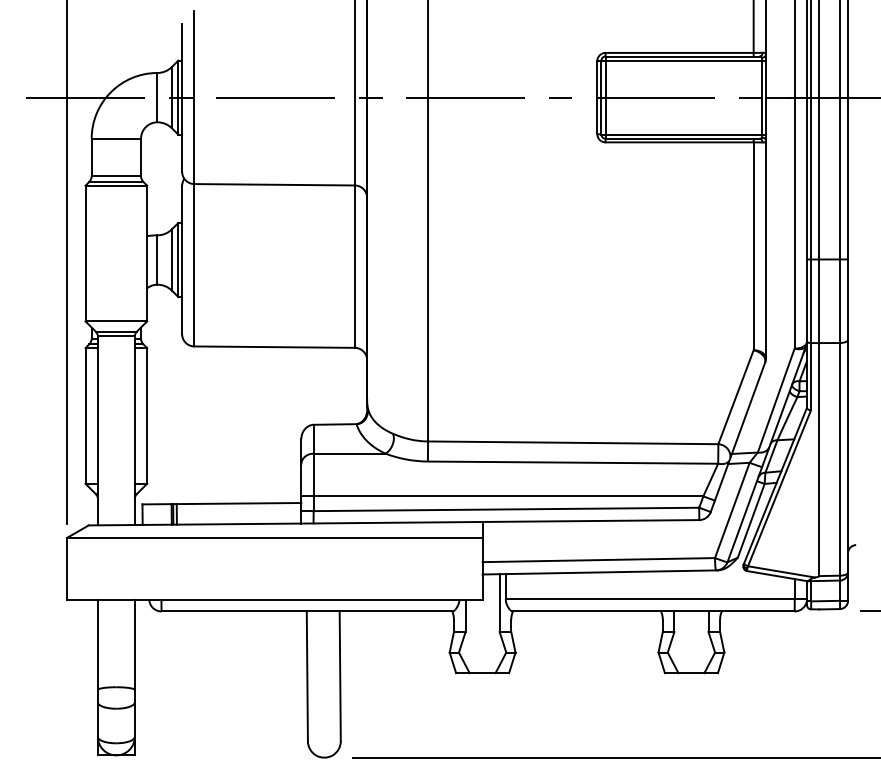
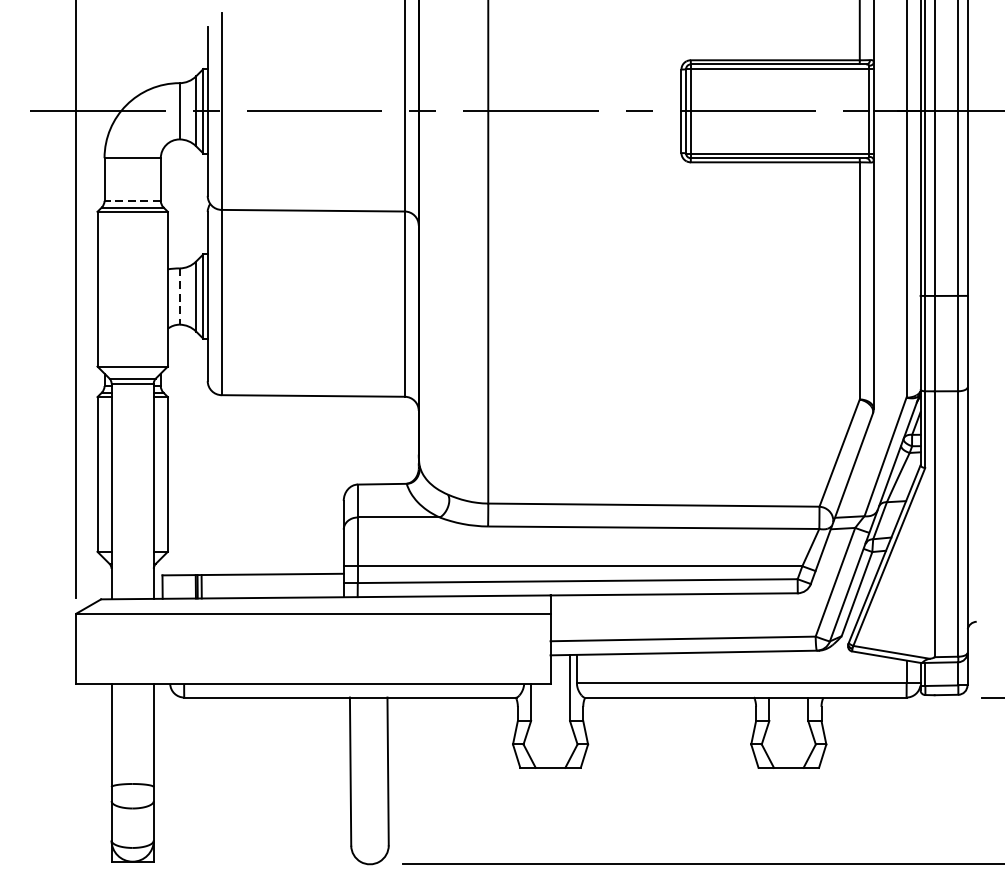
line: (116, 176) -> (132, 201), solid -> dashed
line: (157, 260) -> (179, 297), solid -> dashed

